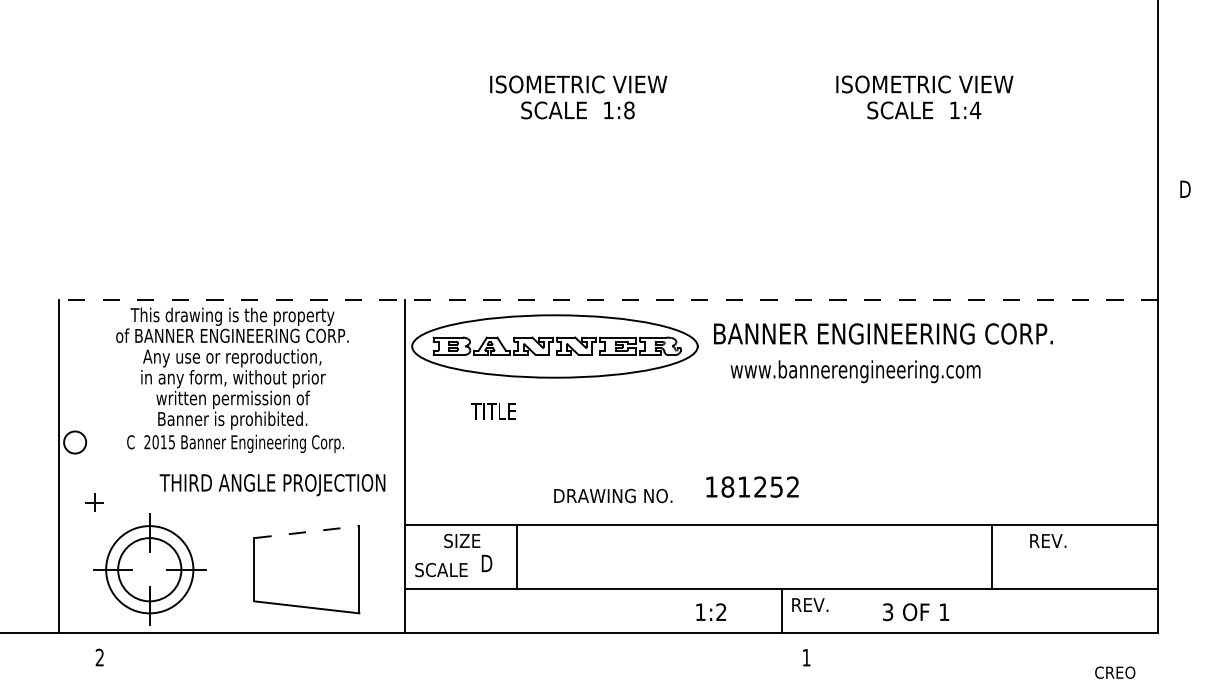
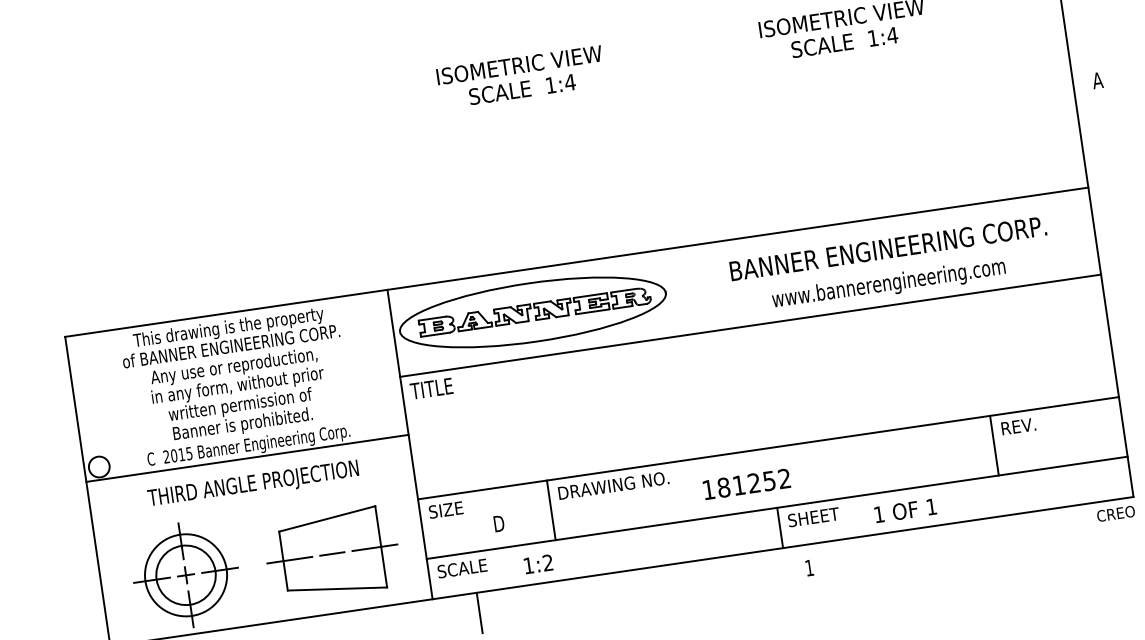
text: (628, 110) -> (569, 82), 1:8 -> 1:4
text: (1184, 188) -> (1097, 79), D -> A
line: (608, 300) -> (576, 262), dashed -> solid
text: (883, 333) -> (888, 248), moved
text: (855, 371) -> (888, 284), moved
line: (781, 393) -> (750, 325), added
text: (493, 411) -> (431, 389), moved
line: (232, 456) -> (247, 458), added
text: (272, 485) -> (253, 485), moved
text: (752, 486) -> (746, 483), moved
text: (613, 495) -> (613, 485), moved
part: (94, 502) -> (185, 575), moved
line: (306, 532) -> (326, 519), dashed -> solid
text: (462, 540) -> (446, 509), moved
line: (516, 557) -> (550, 510), moved
line: (991, 557) -> (994, 445), moved
line: (261, 569) -> (290, 559), added
line: (306, 569) -> (331, 553), added
line: (352, 569) -> (374, 547), added
text: (441, 570) -> (462, 568), moved
text: (818, 604) -> (813, 516), REV. -> SHEET
text: (711, 611) -> (538, 563), moved
text: (888, 612) -> (879, 514), 3 -> 1
line: (452, 654) -> (479, 613), added
text: (1115, 672) -> (1116, 513), moved

